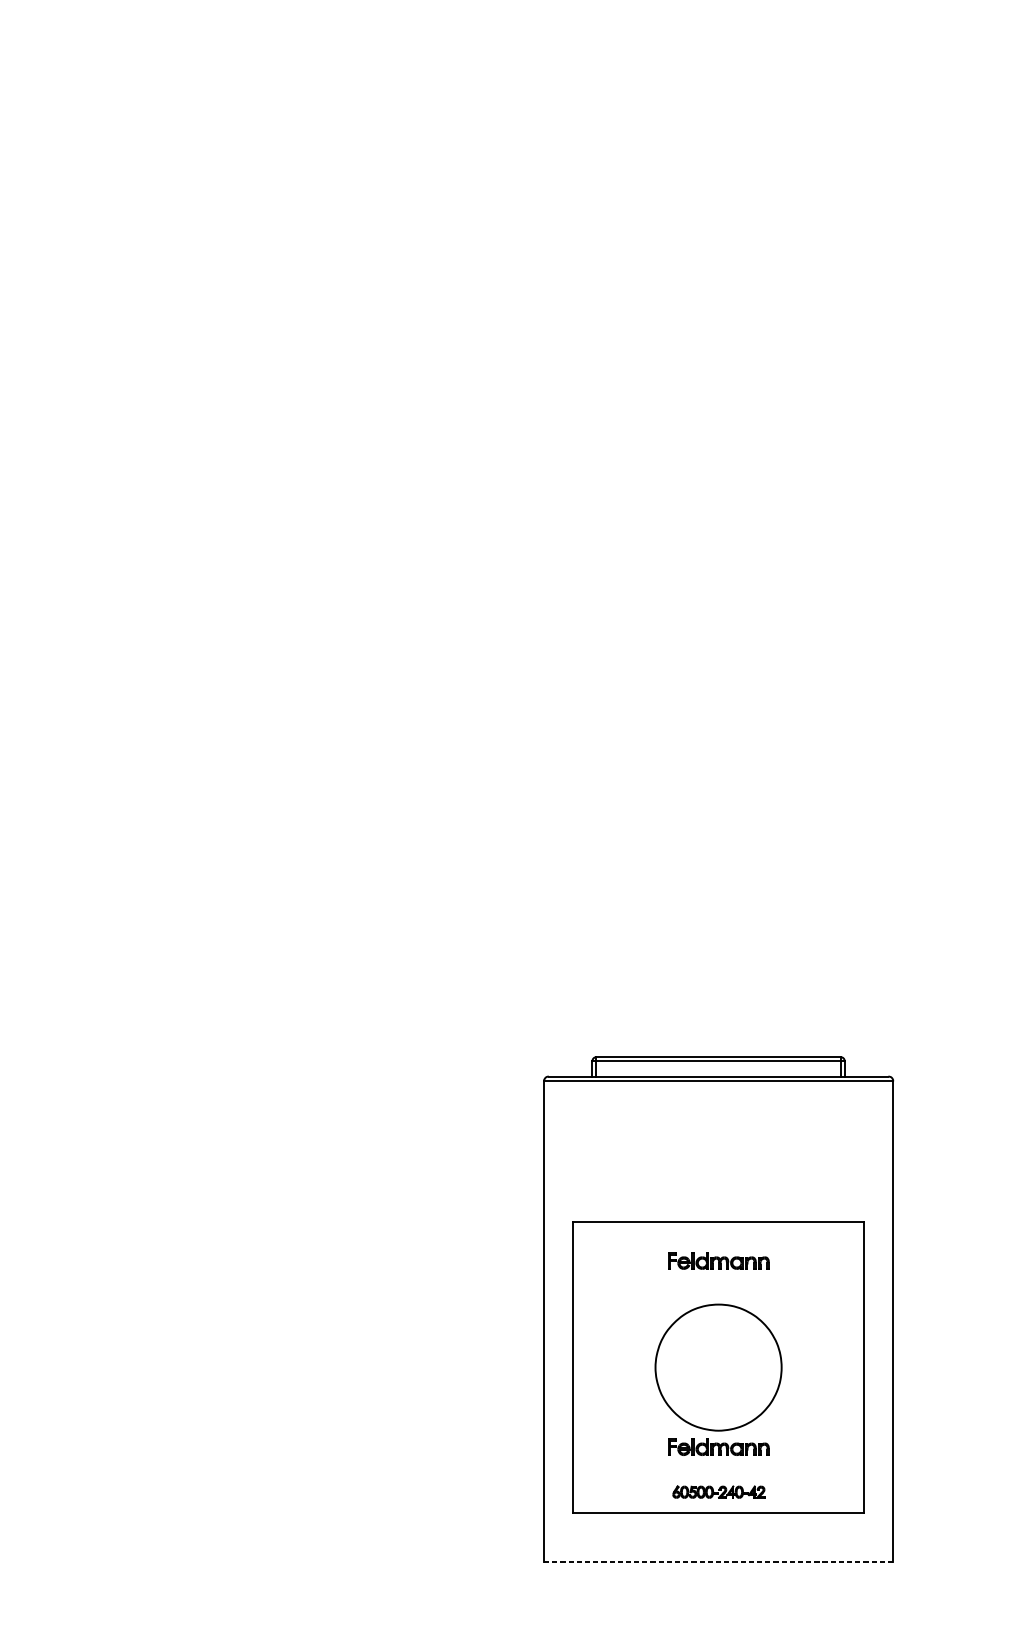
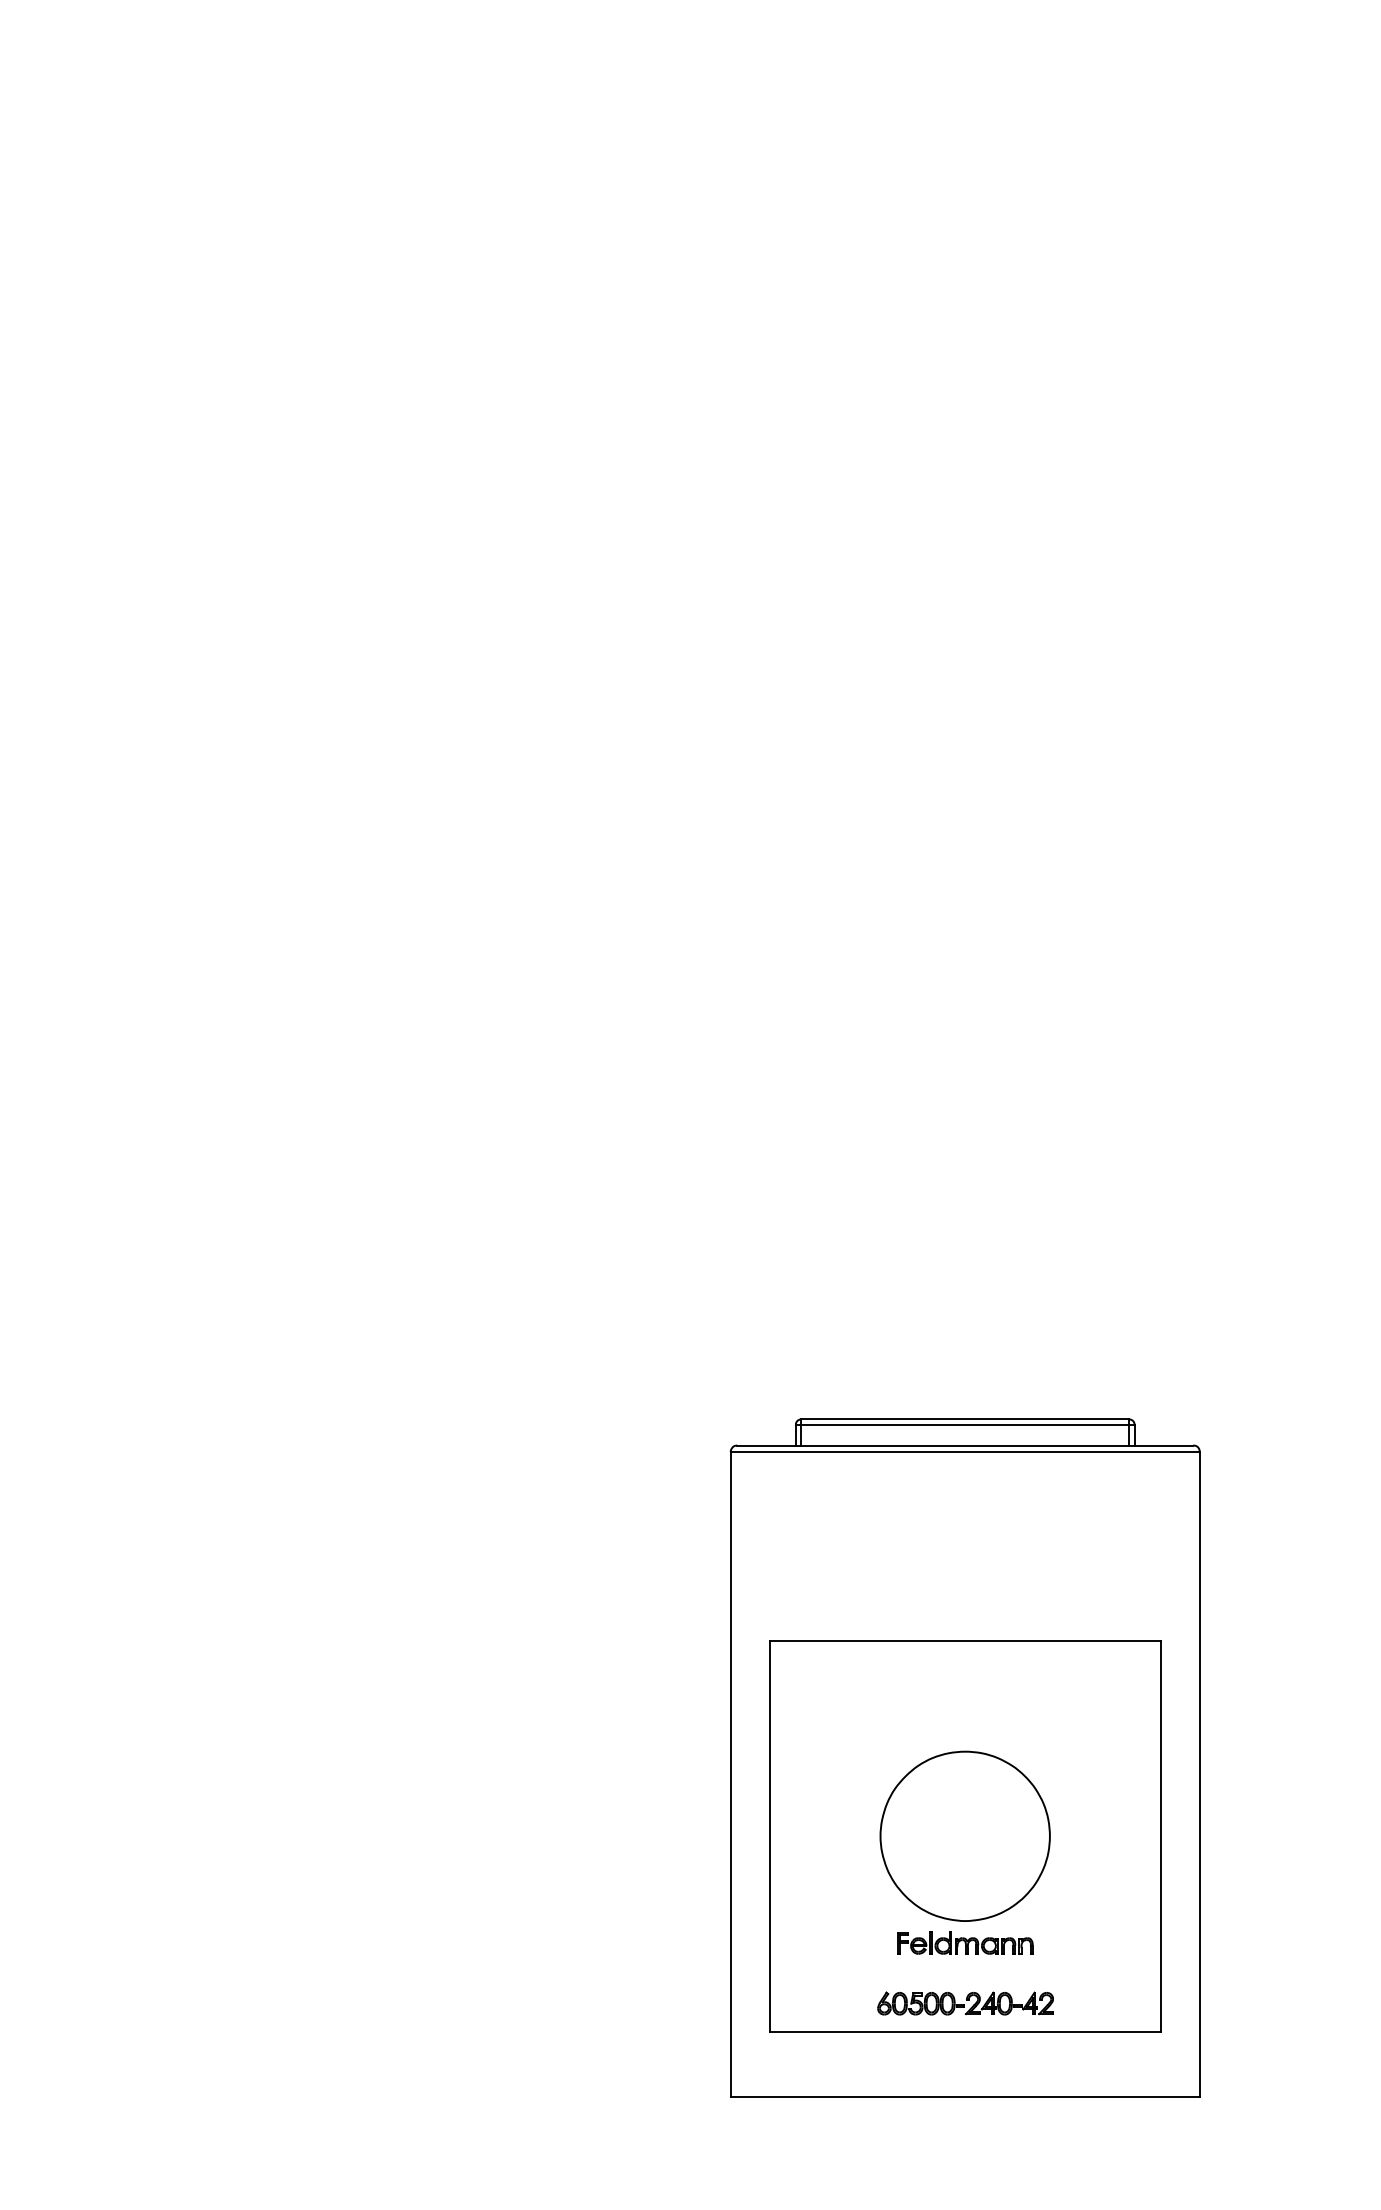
part: (718, 1260) -> (965, 1692), removed
part: (718, 1492) -> (965, 2003), size x1.43
line: (718, 1561) -> (965, 2096), dashed -> solid

